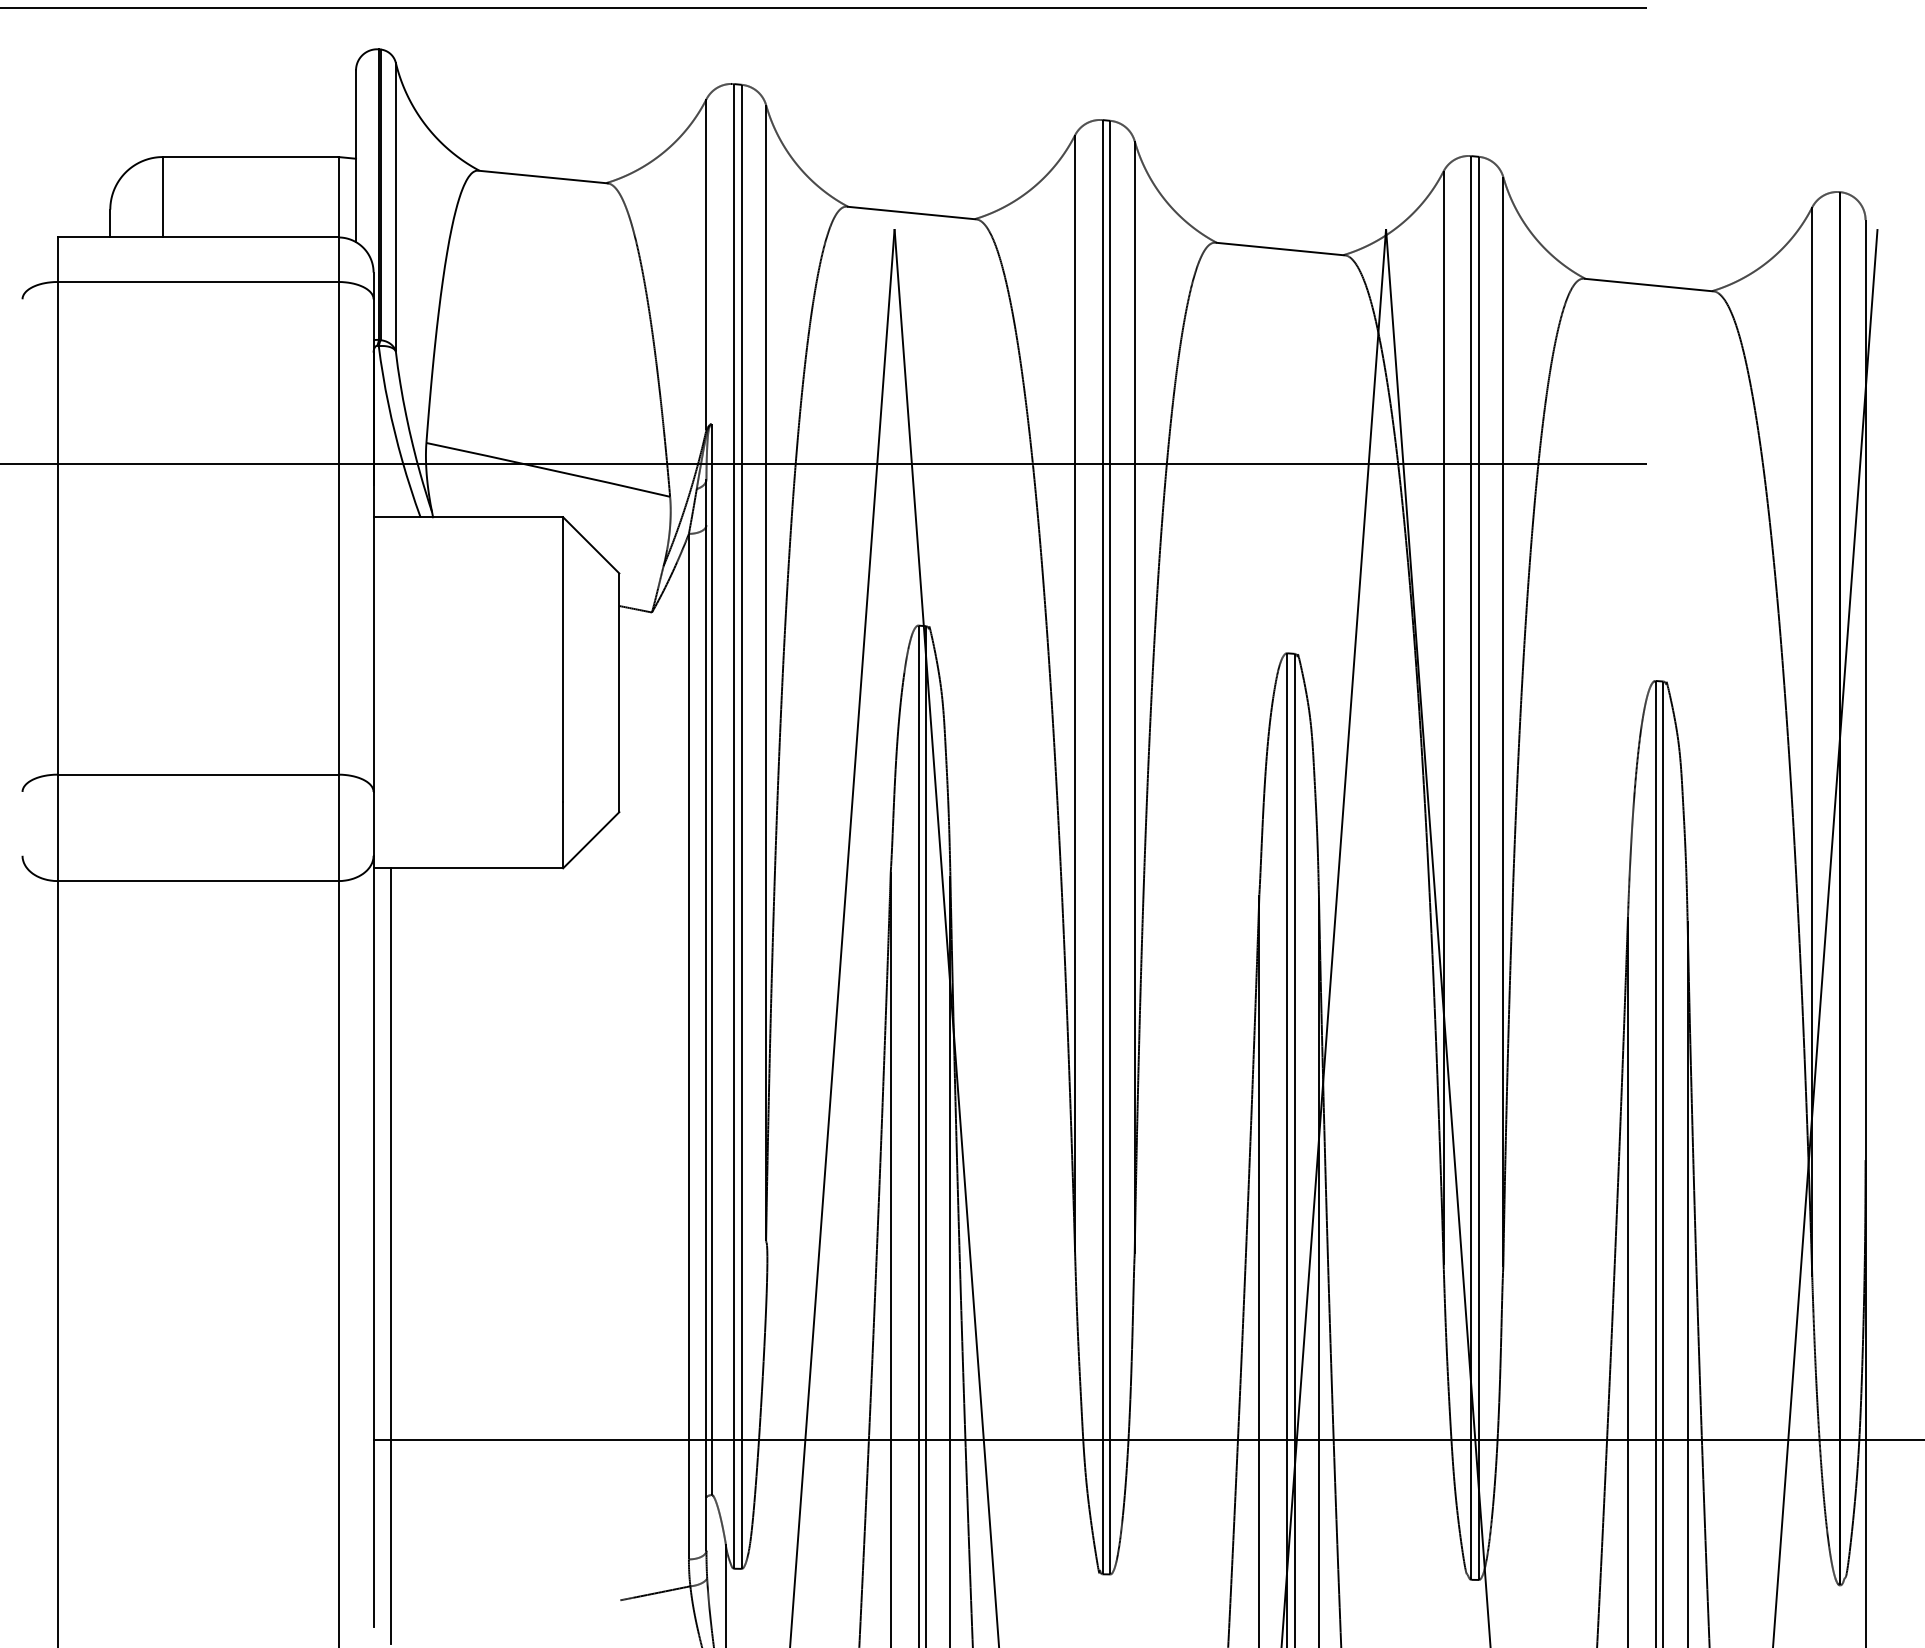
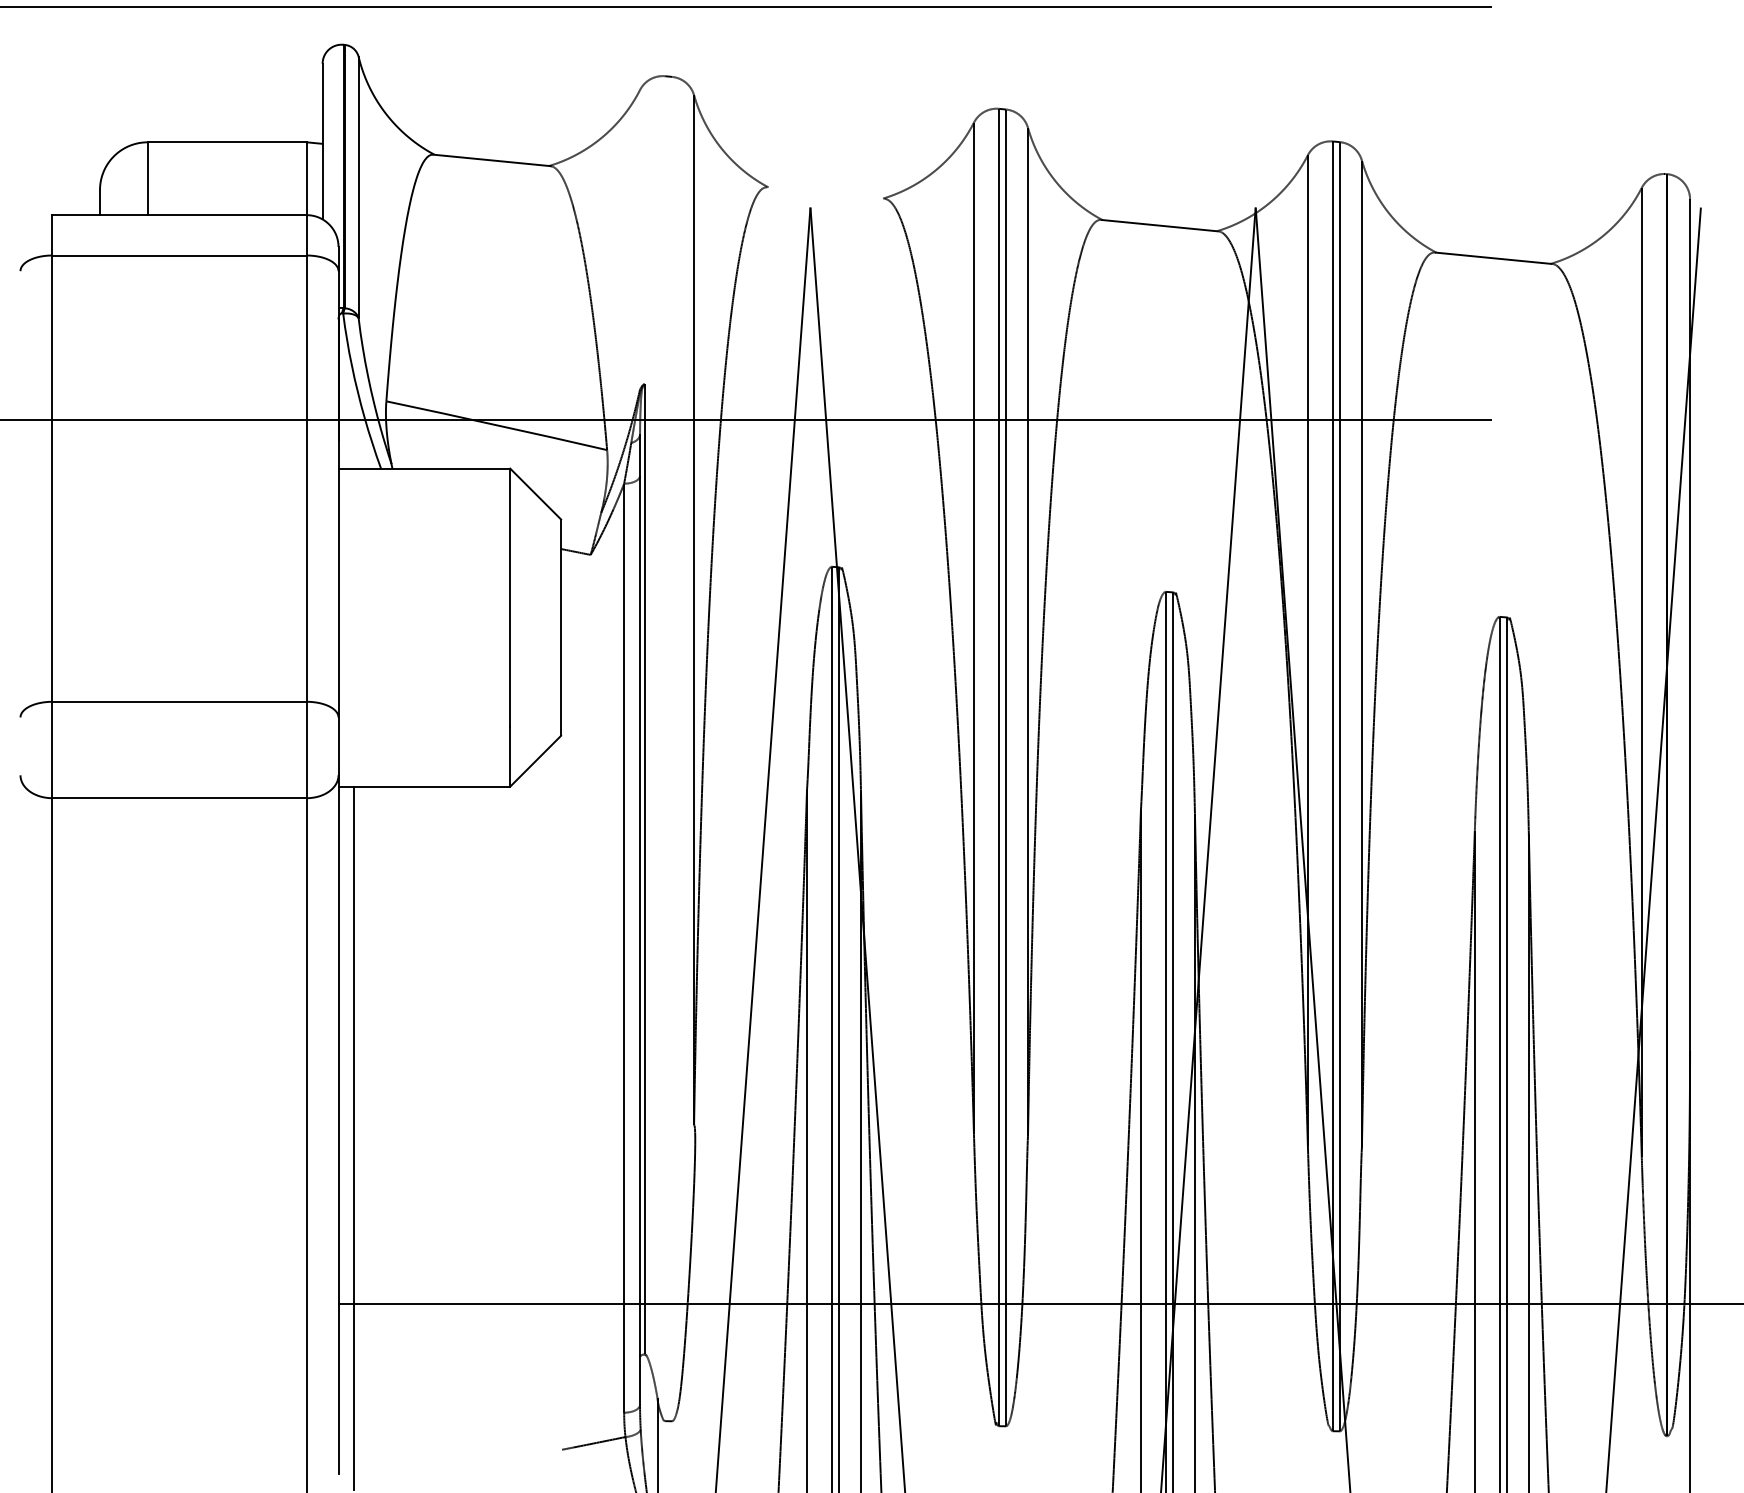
line: (911, 212) -> (825, 192), removed
line: (706, 264) -> (640, 239), removed
line: (734, 826) -> (665, 748), removed
line: (742, 826) -> (672, 748), removed

